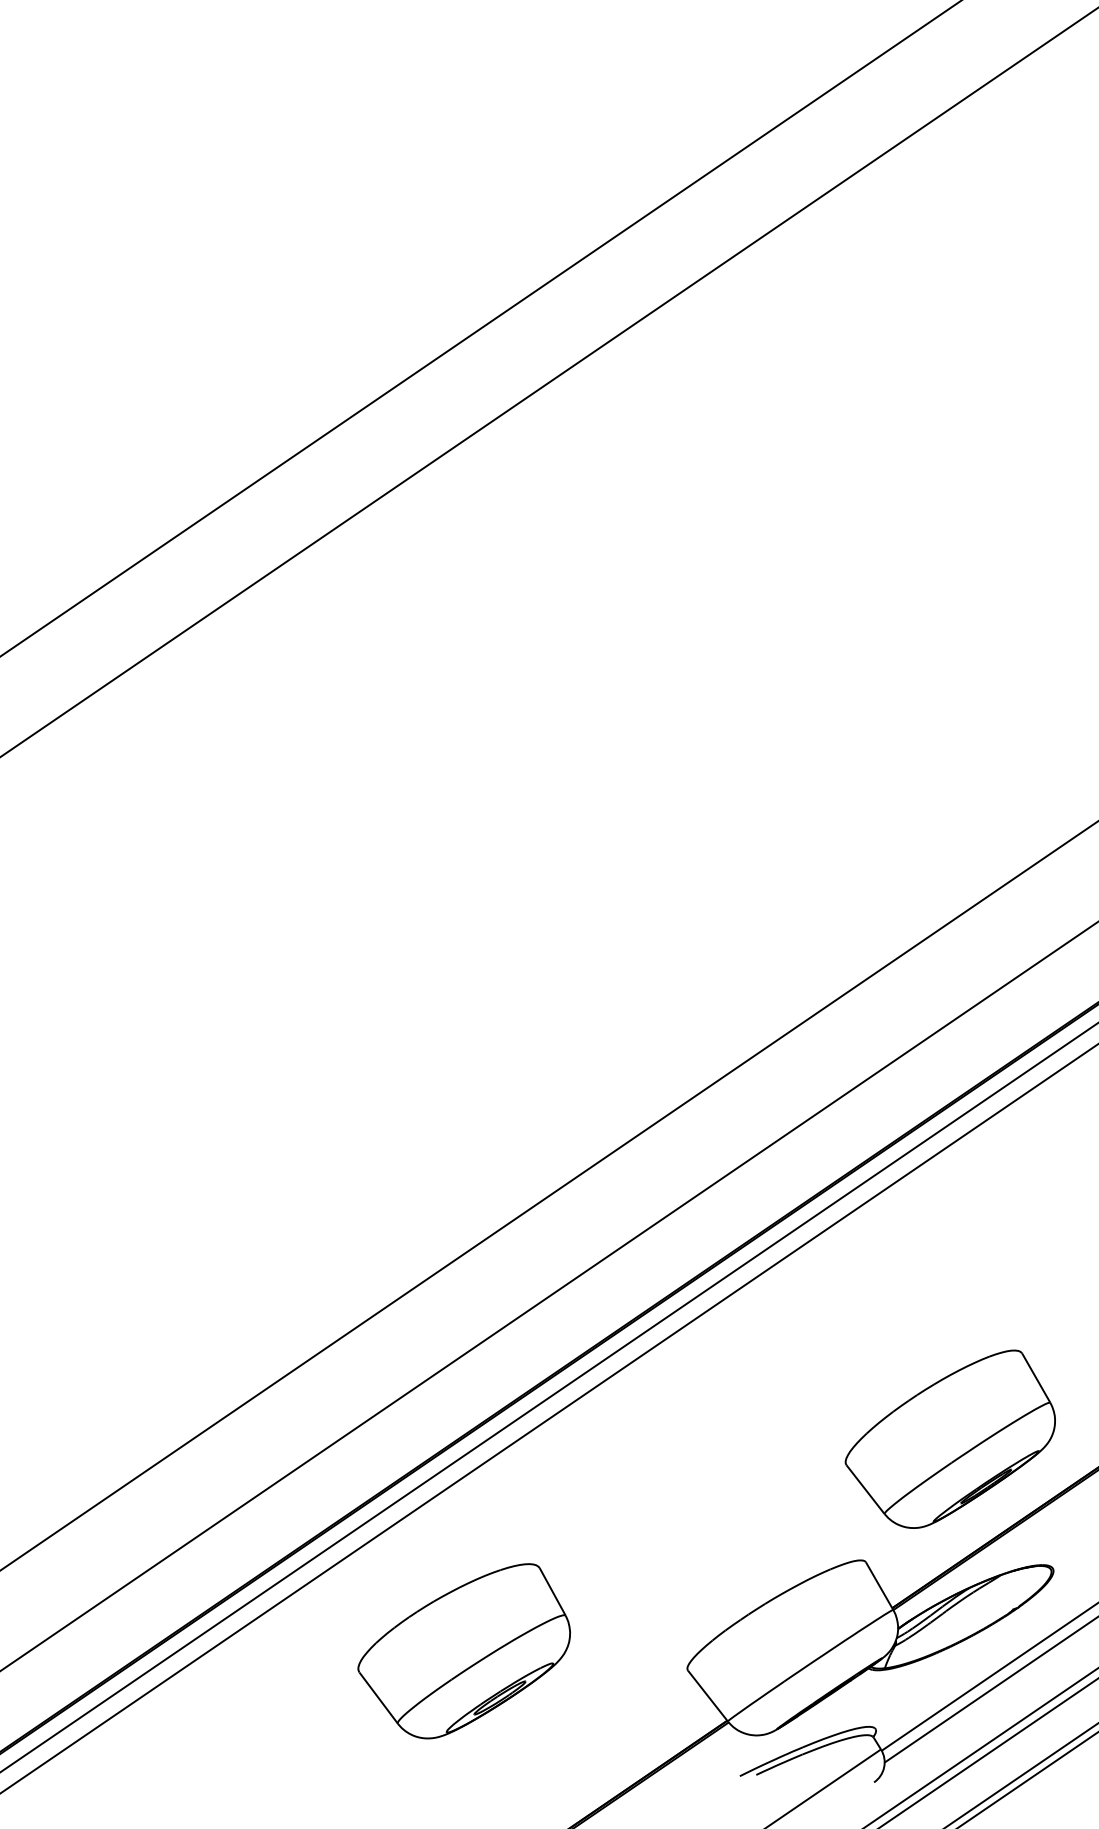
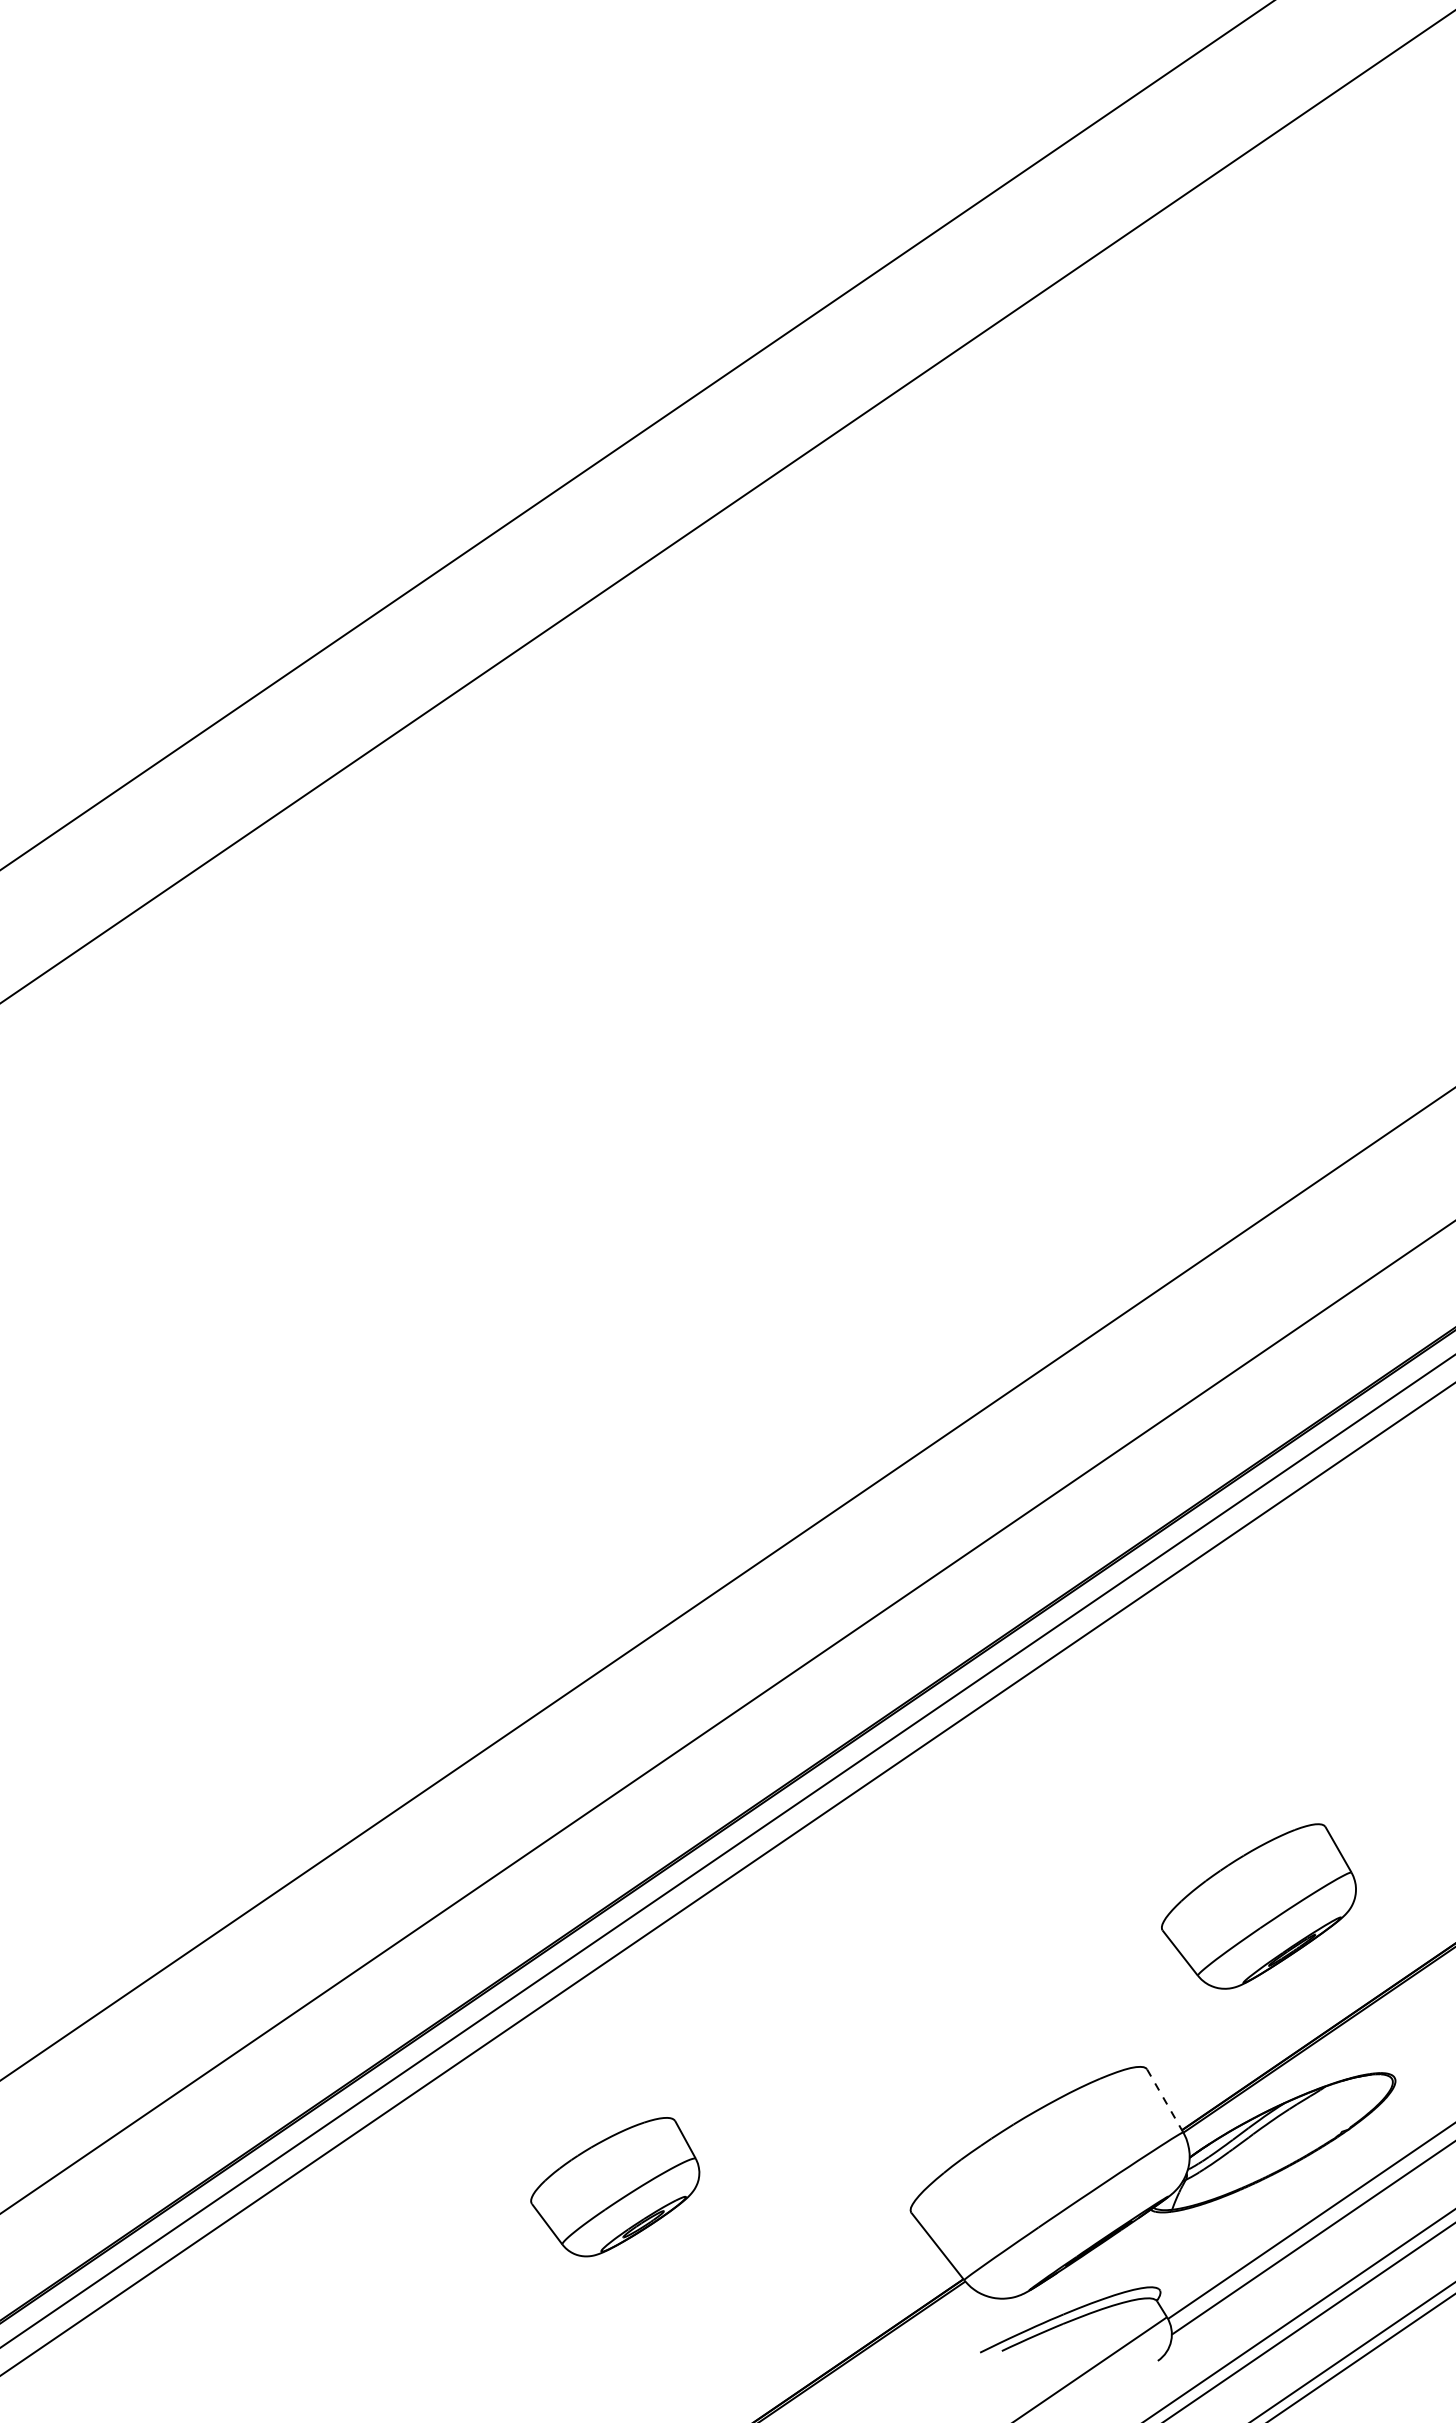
part: (950, 1439) -> (1258, 1906), size x0.7
line: (879, 1585) -> (1164, 2100), solid -> dashed
part: (464, 1650) -> (615, 2186), size x0.6

